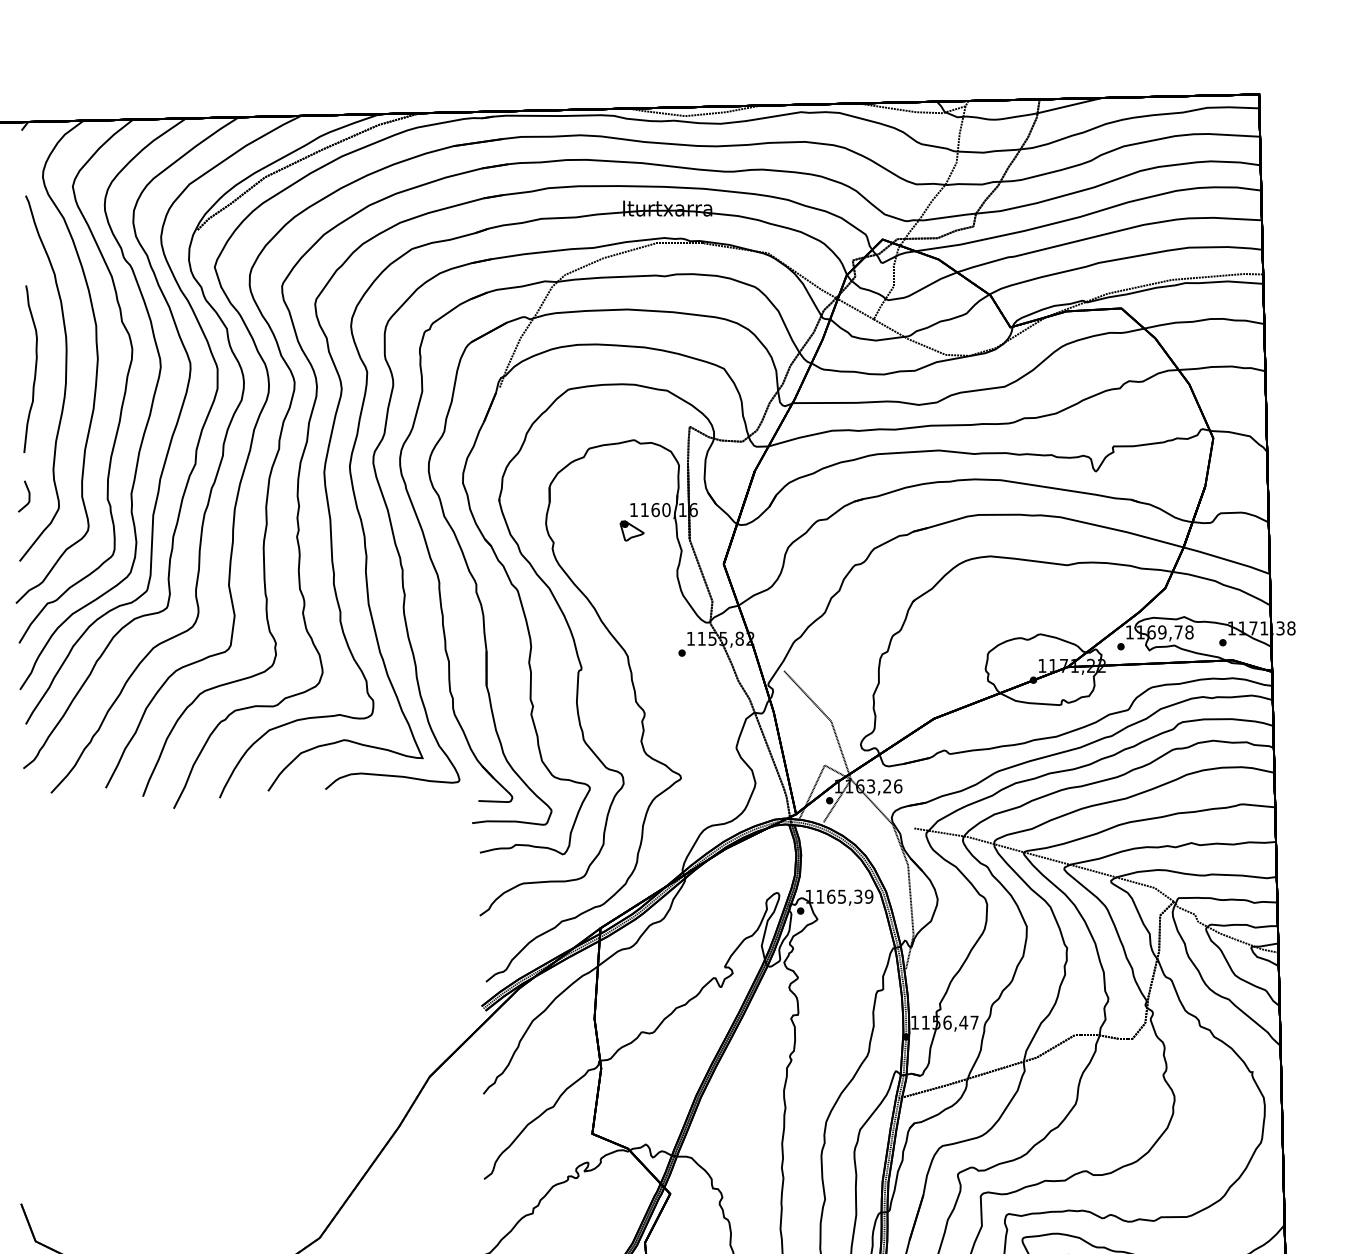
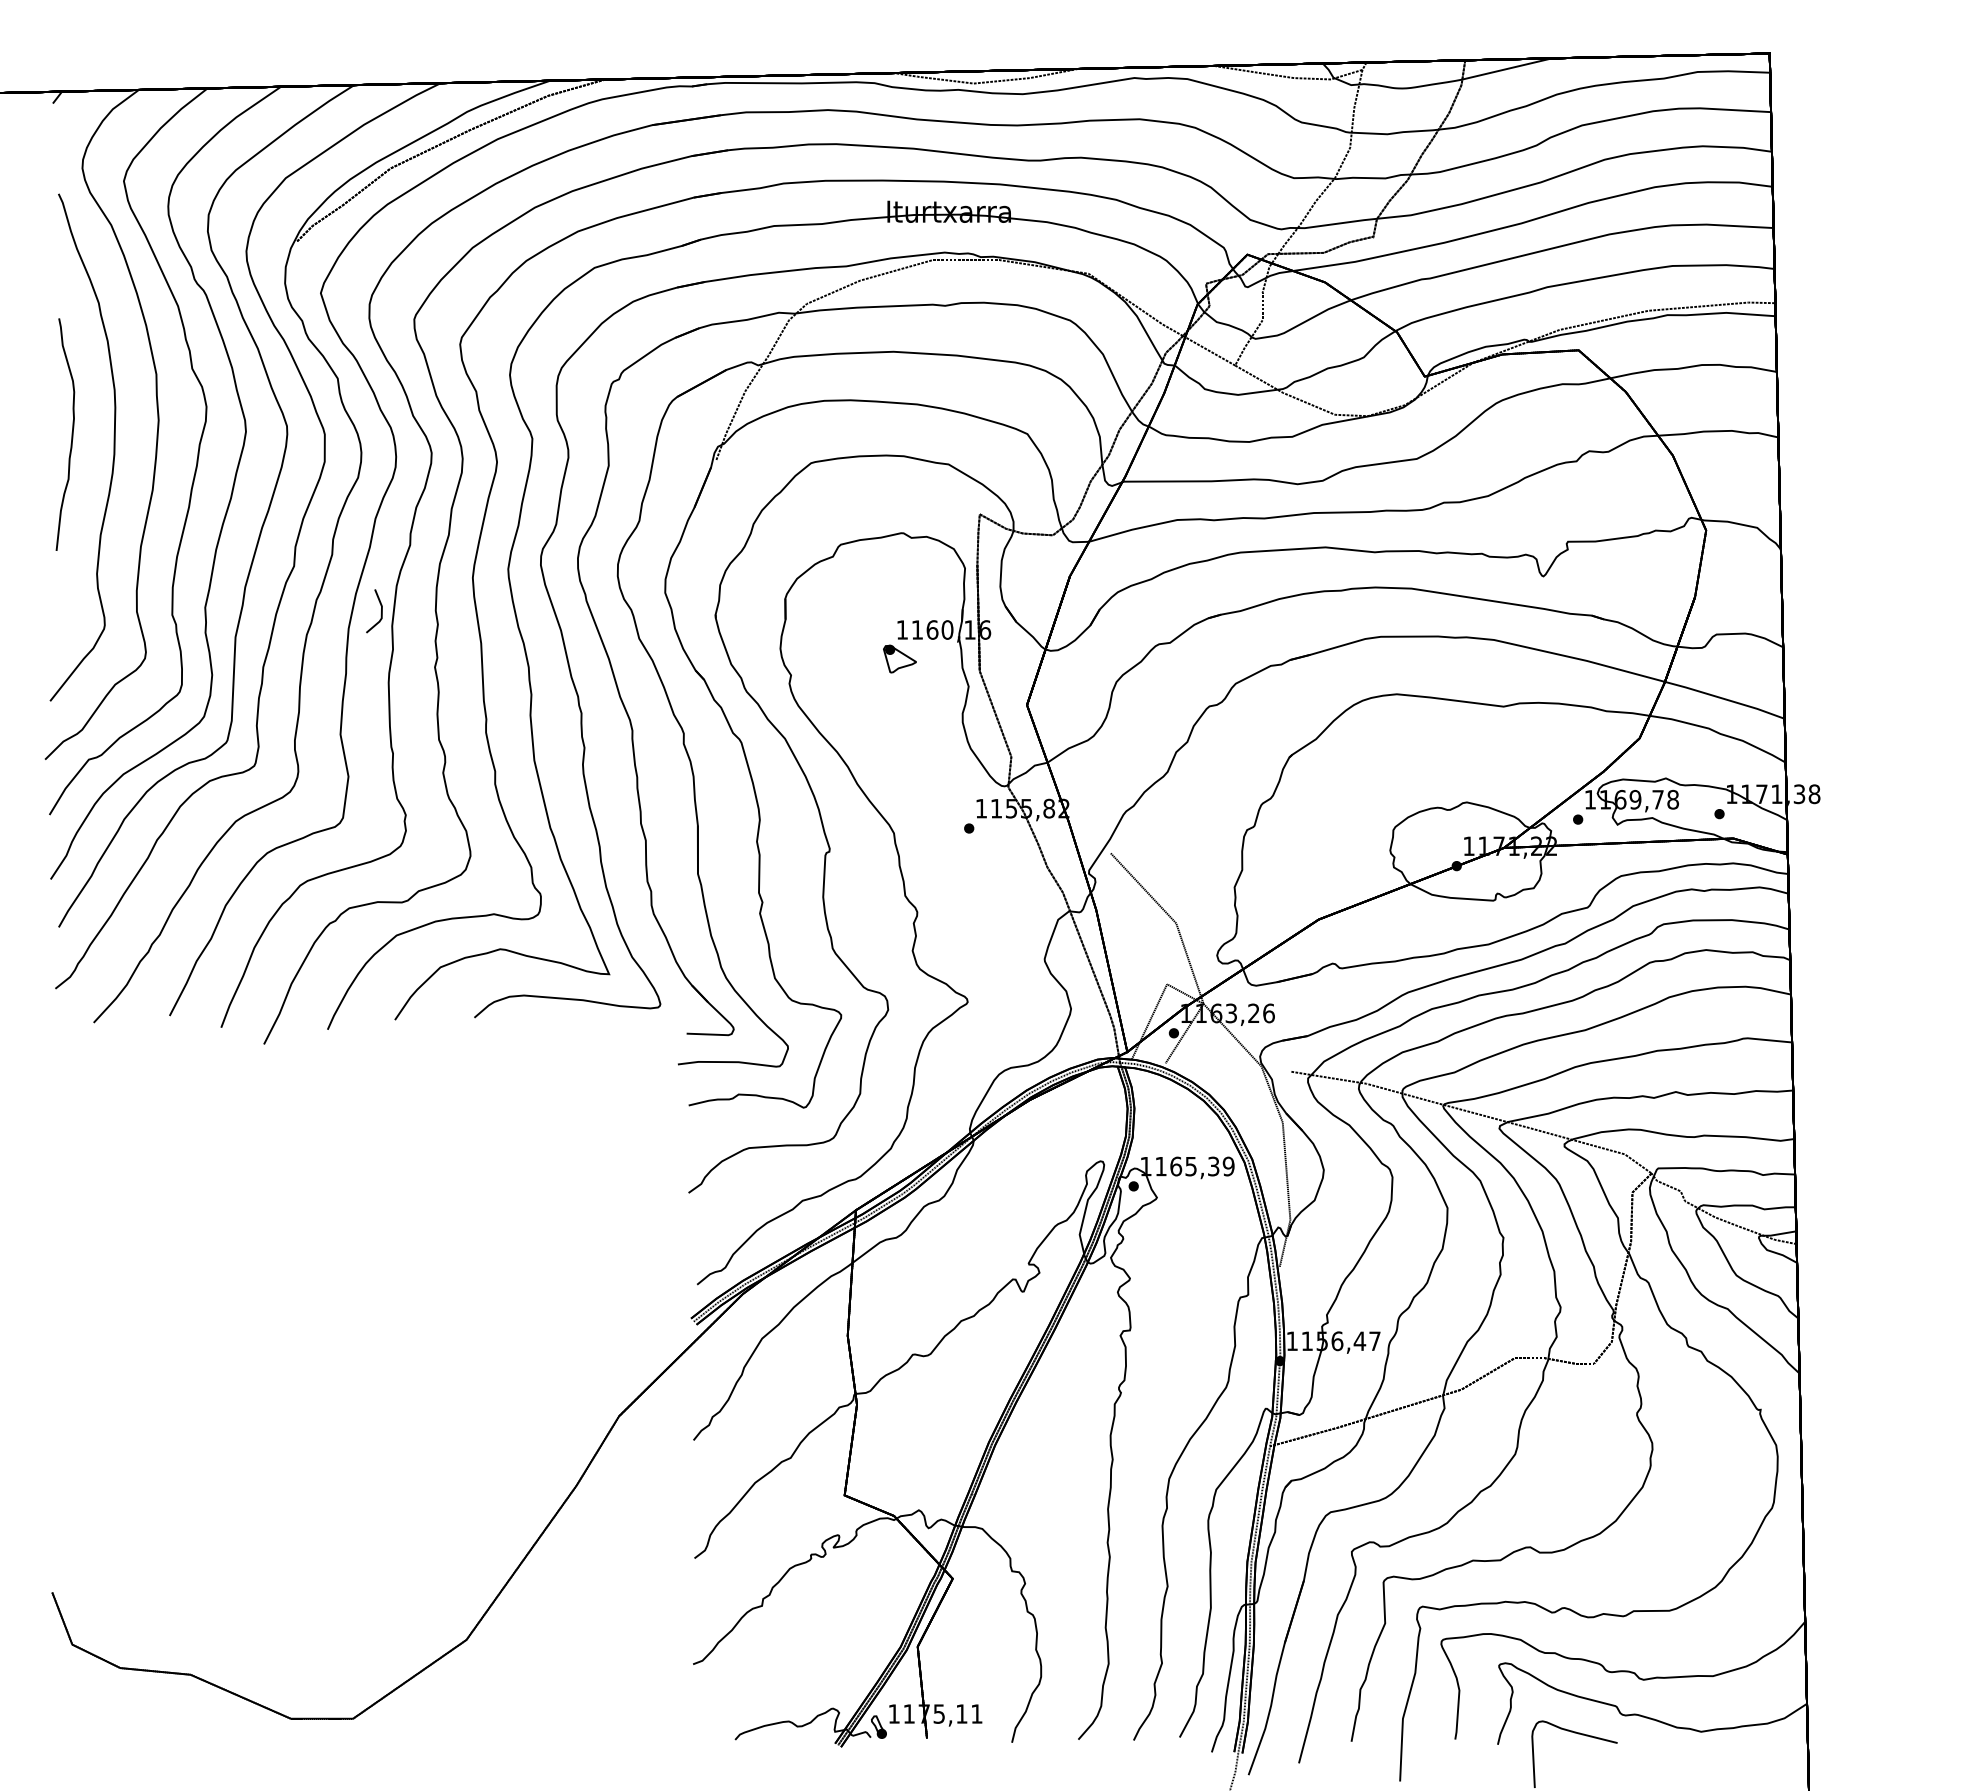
line: (28, 498) -> (380, 613), moved

